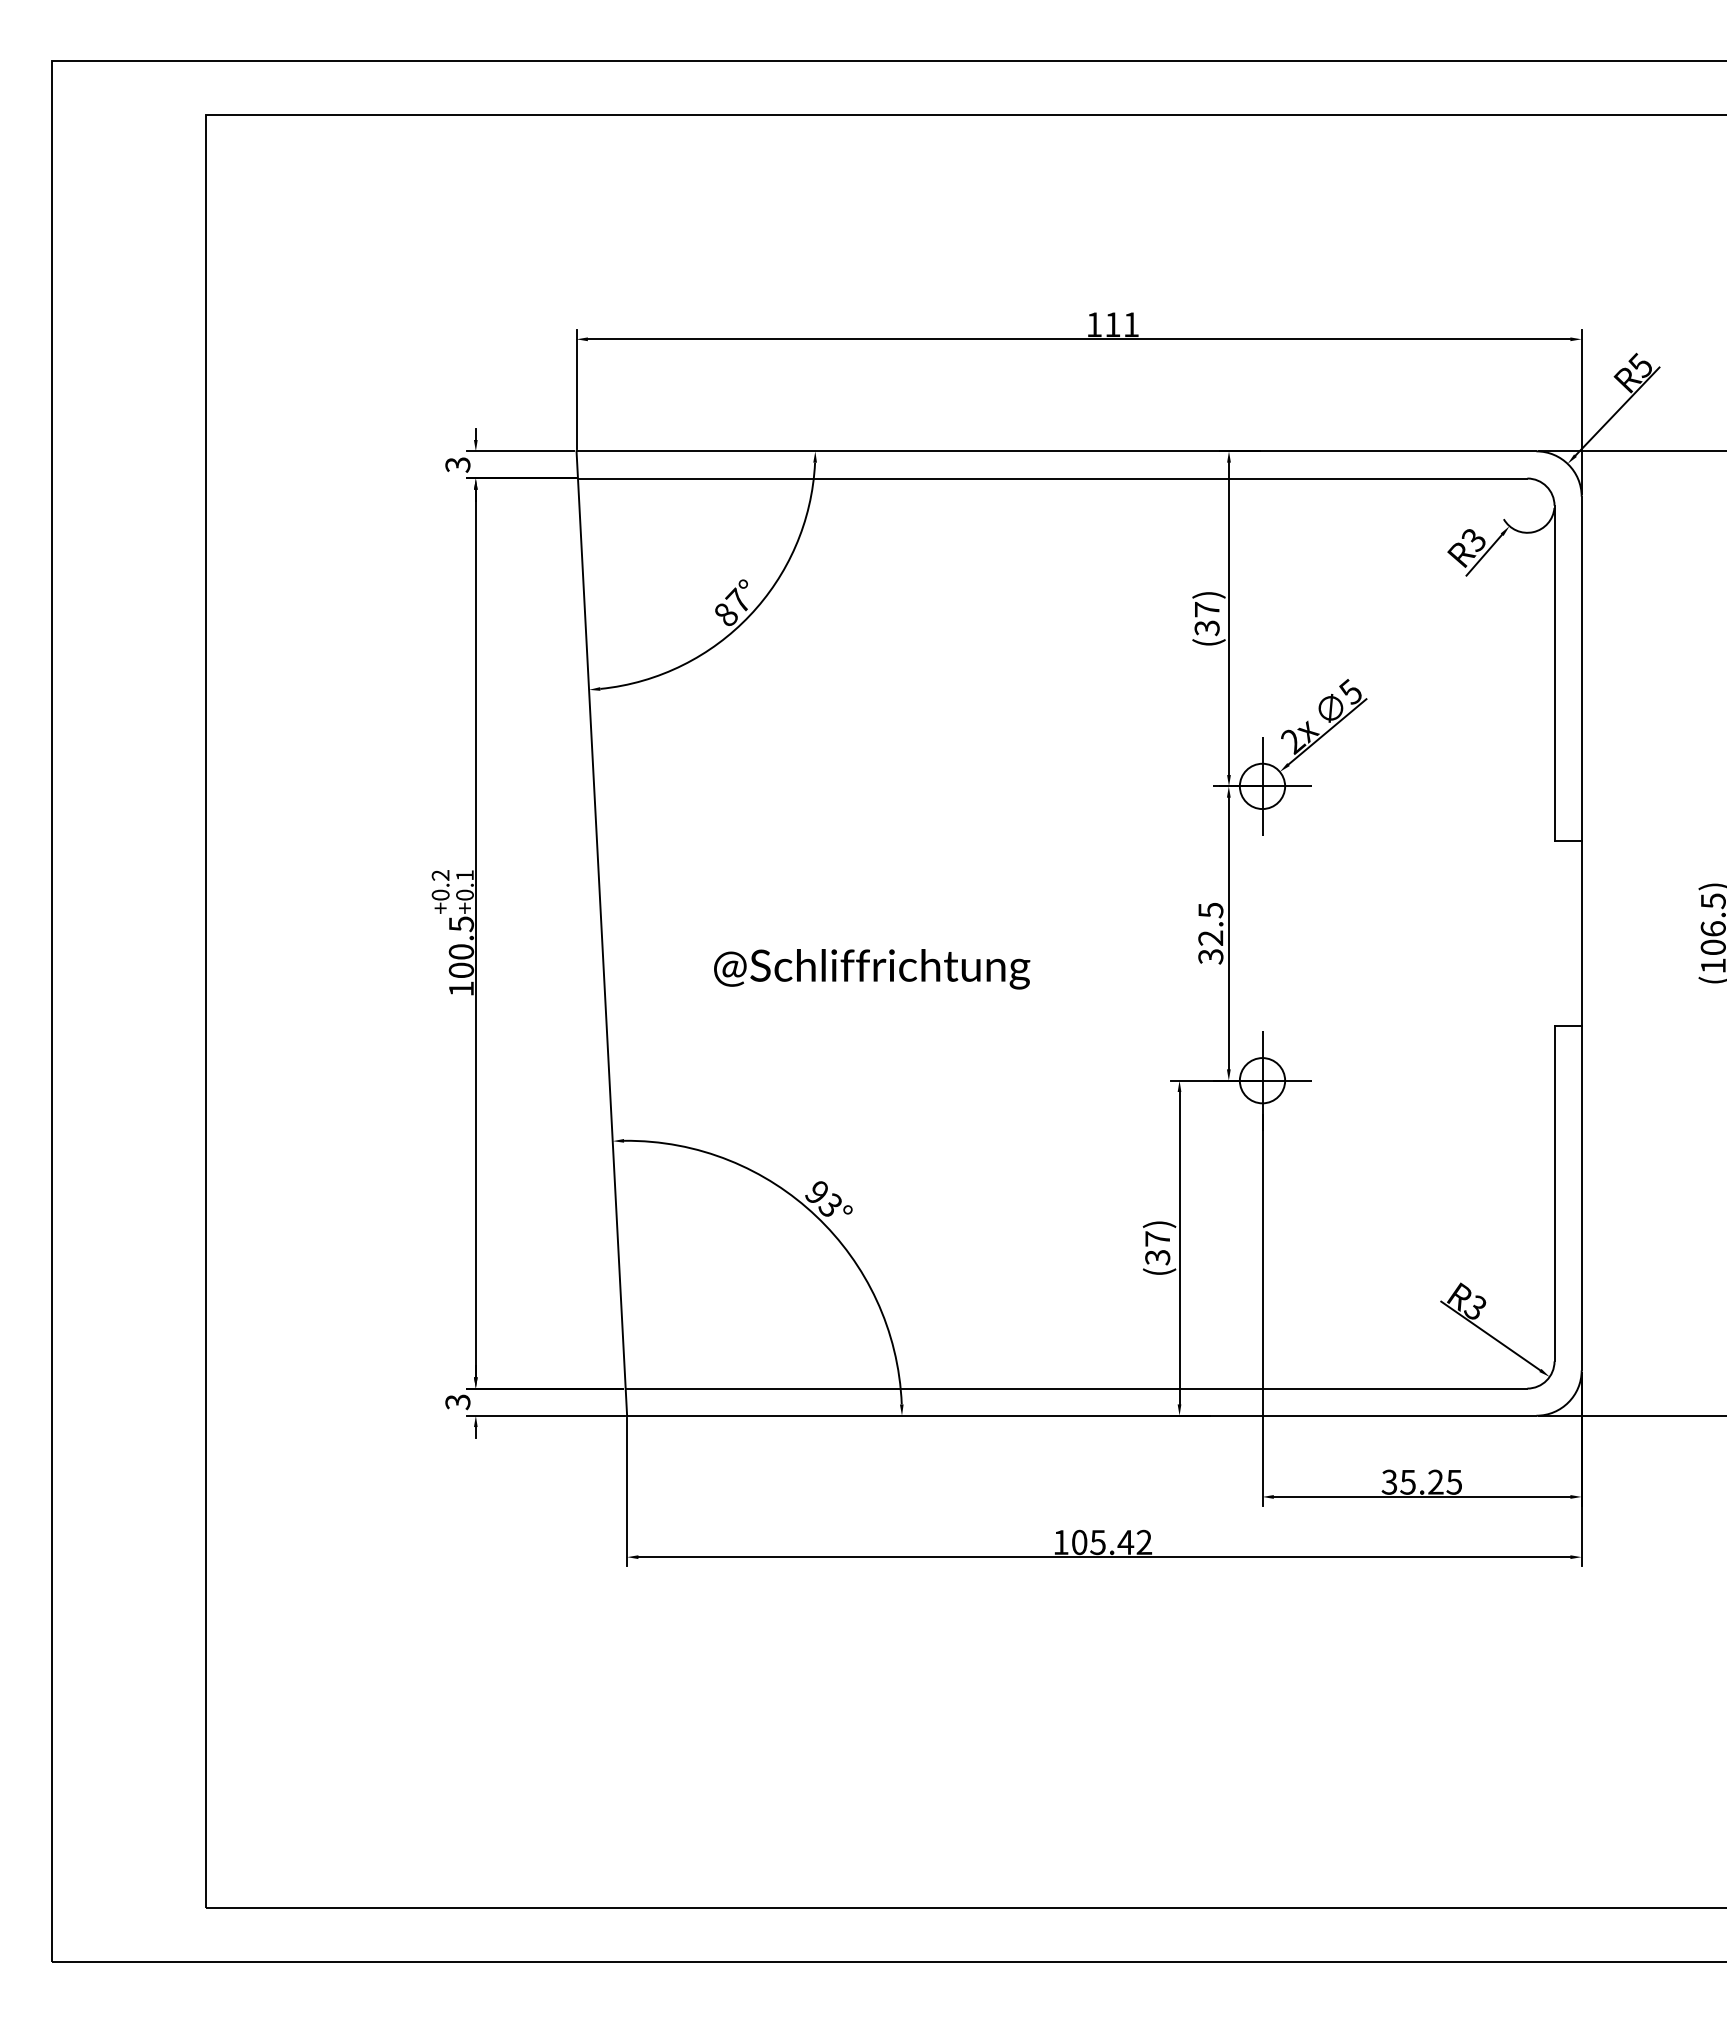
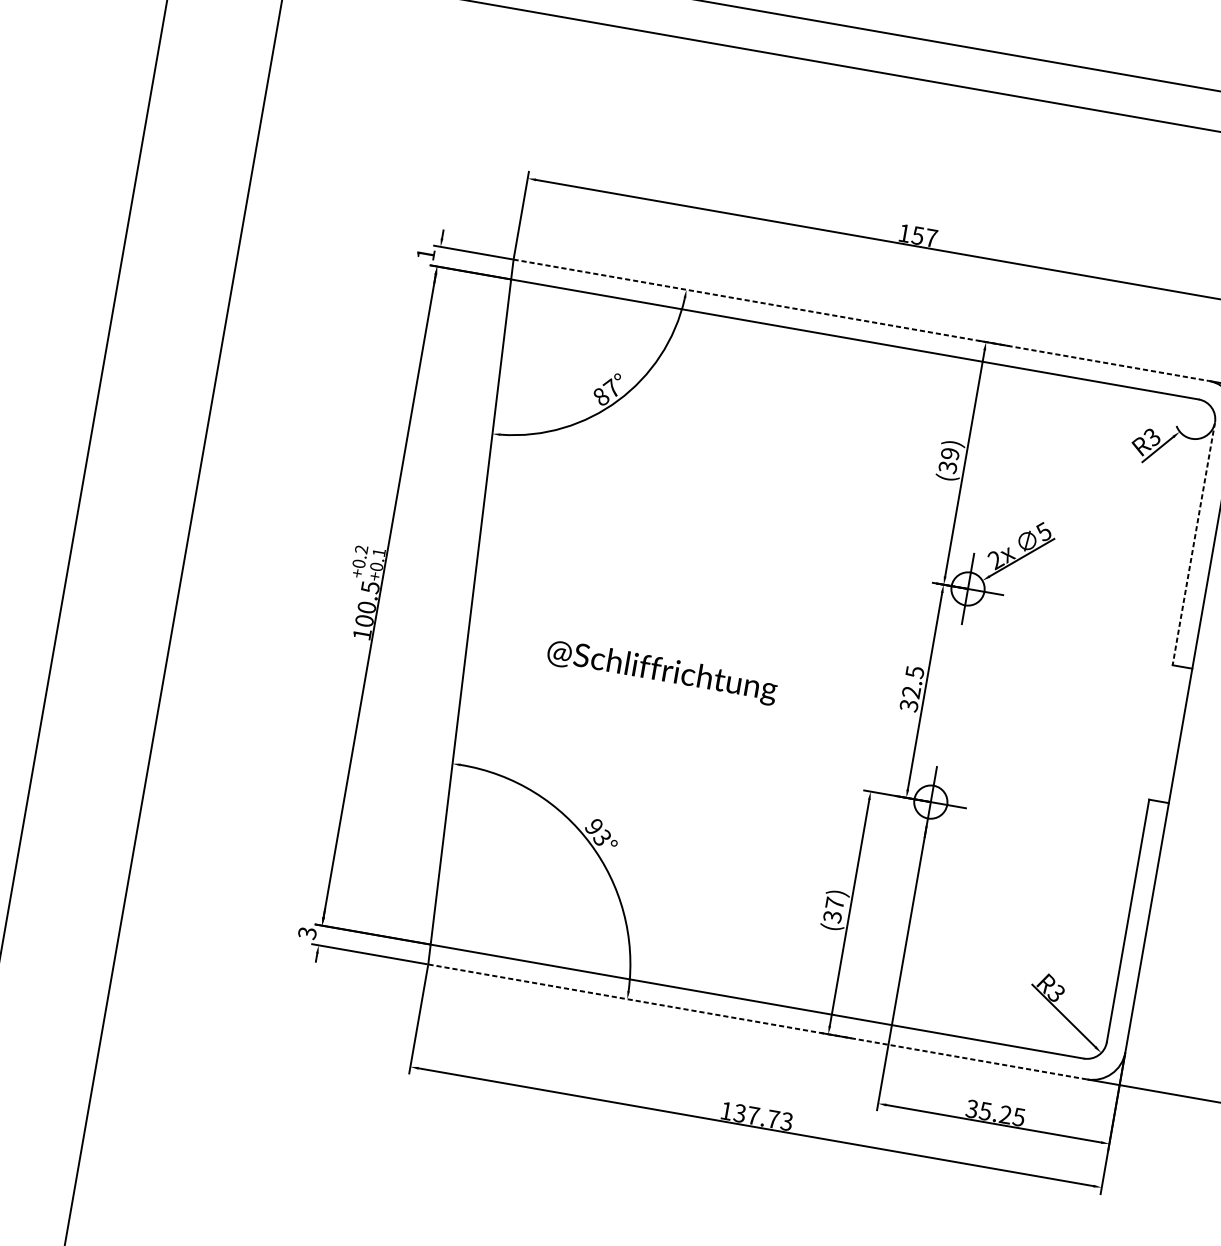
text: (1121, 324) -> (924, 236), 111 -> 157
line: (1056, 451) -> (861, 320), solid -> dashed
text: (457, 464) -> (425, 254), 3 -> 1
text: (1206, 609) -> (949, 453), (37) -> (39)
line: (1554, 673) -> (1193, 544), solid -> dashed
line: (1081, 1415) -> (757, 1021), solid -> dashed
text: (1111, 1542) -> (763, 1117), 105.42 -> 137.73

